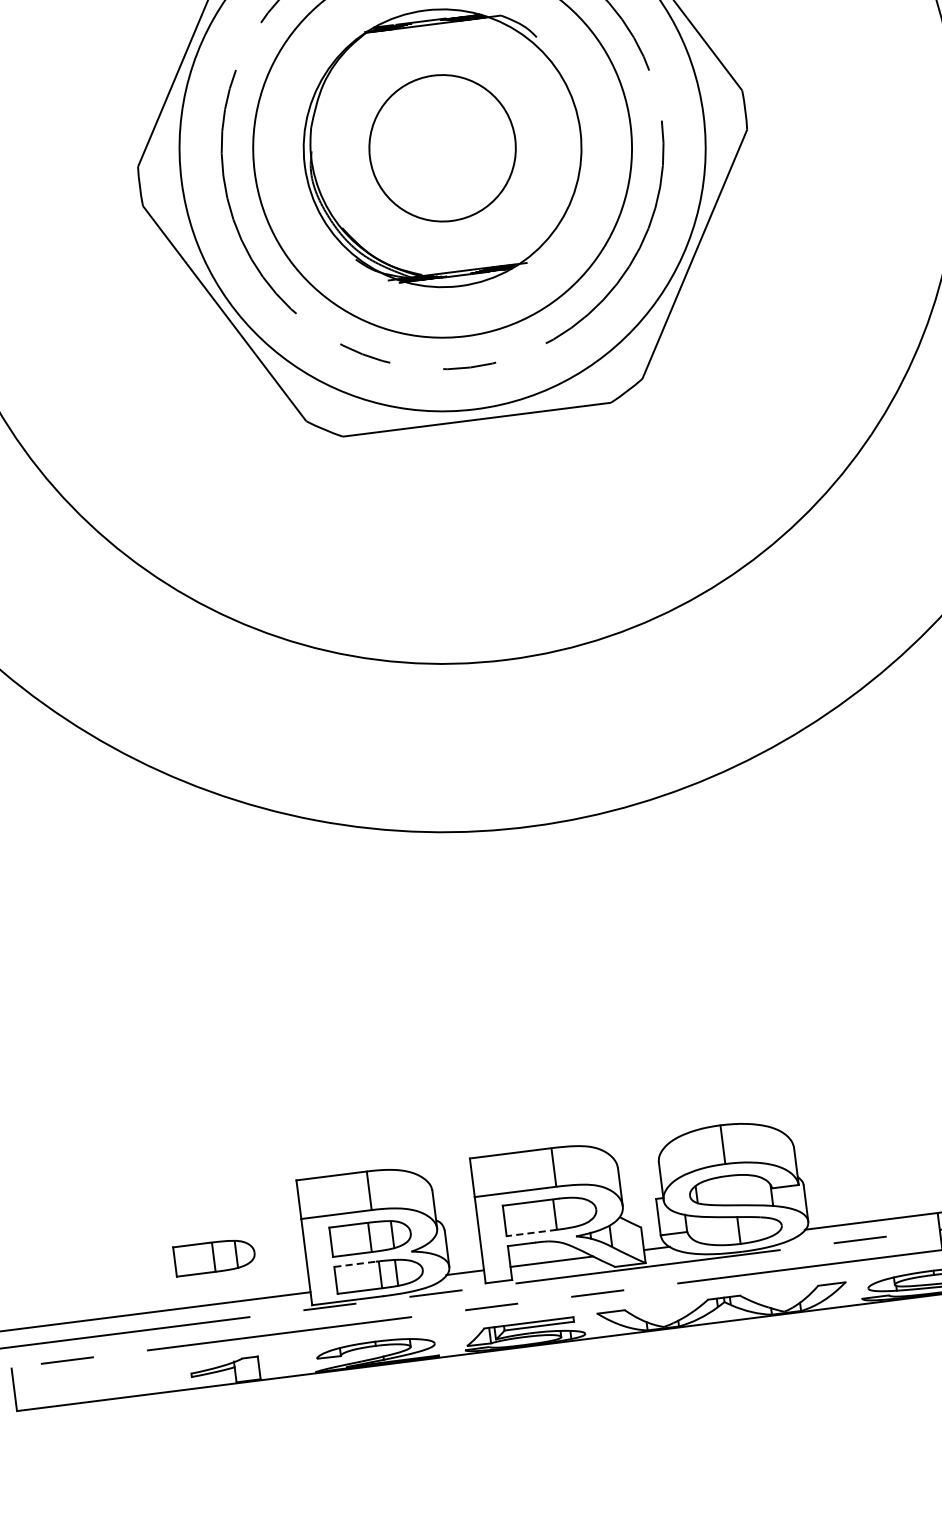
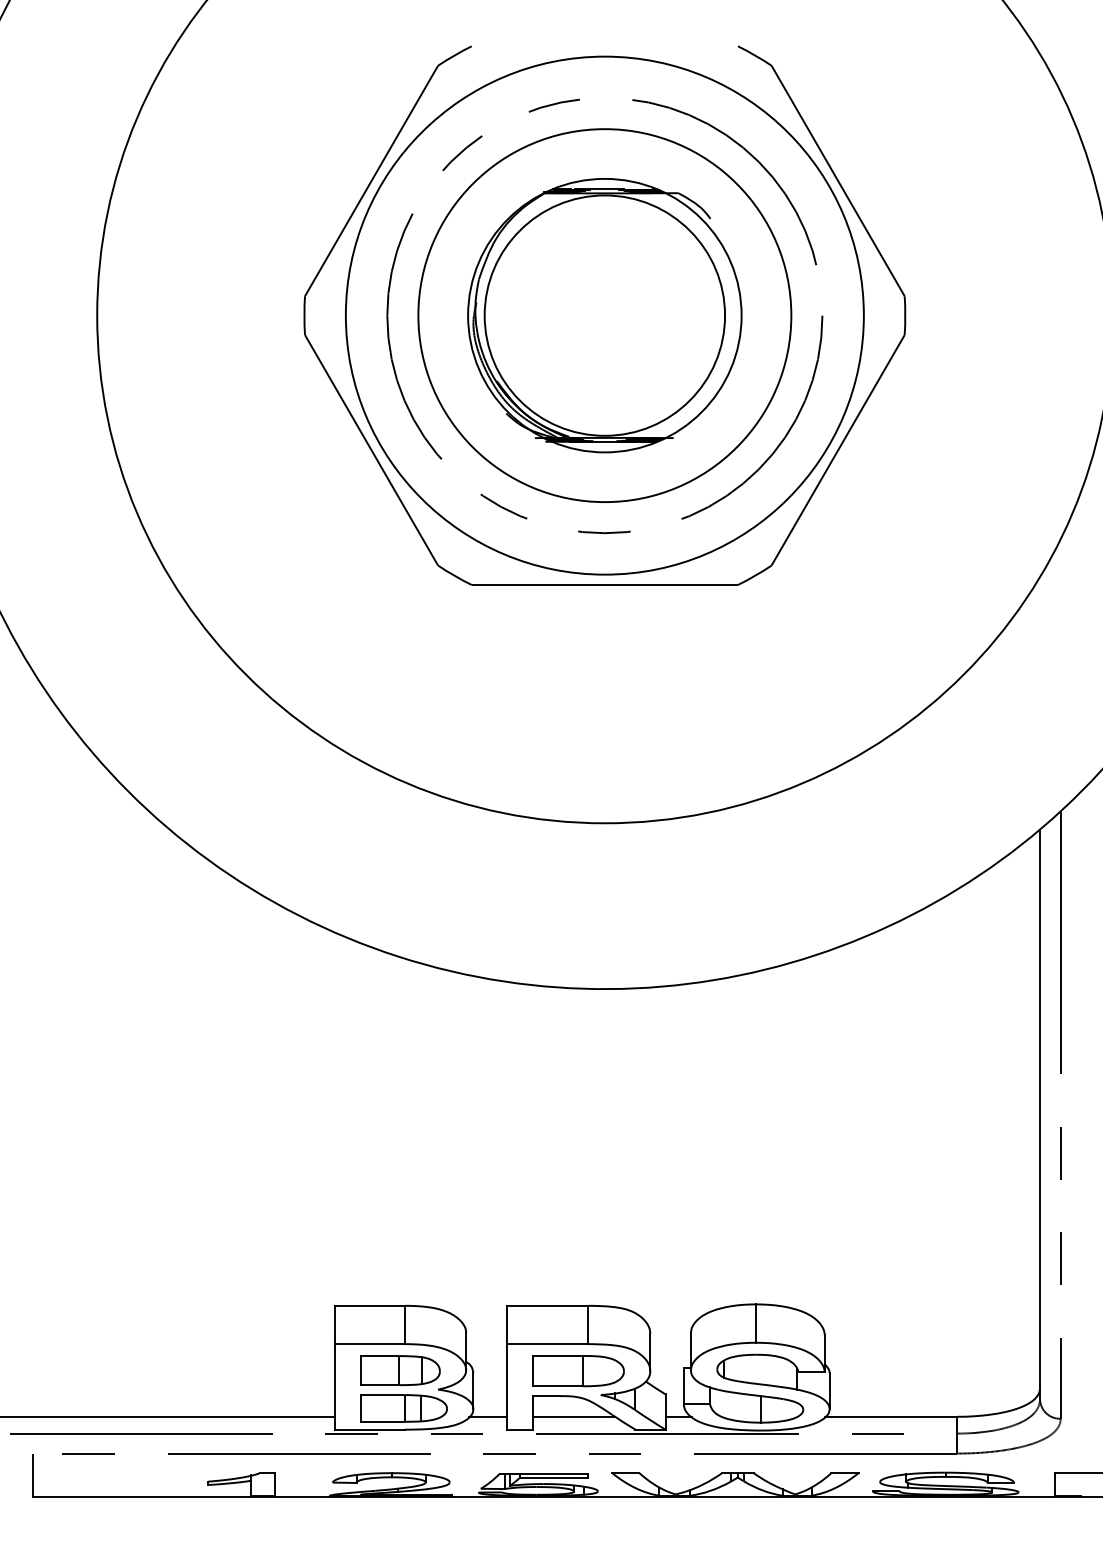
circle: (442, 148) -> (604, 315), size x1.67
line: (532, 1233) -> (558, 1386), dashed -> solid
part: (214, 1256) -> (245, 1370), removed
line: (355, 1264) -> (381, 1395), dashed -> solid

